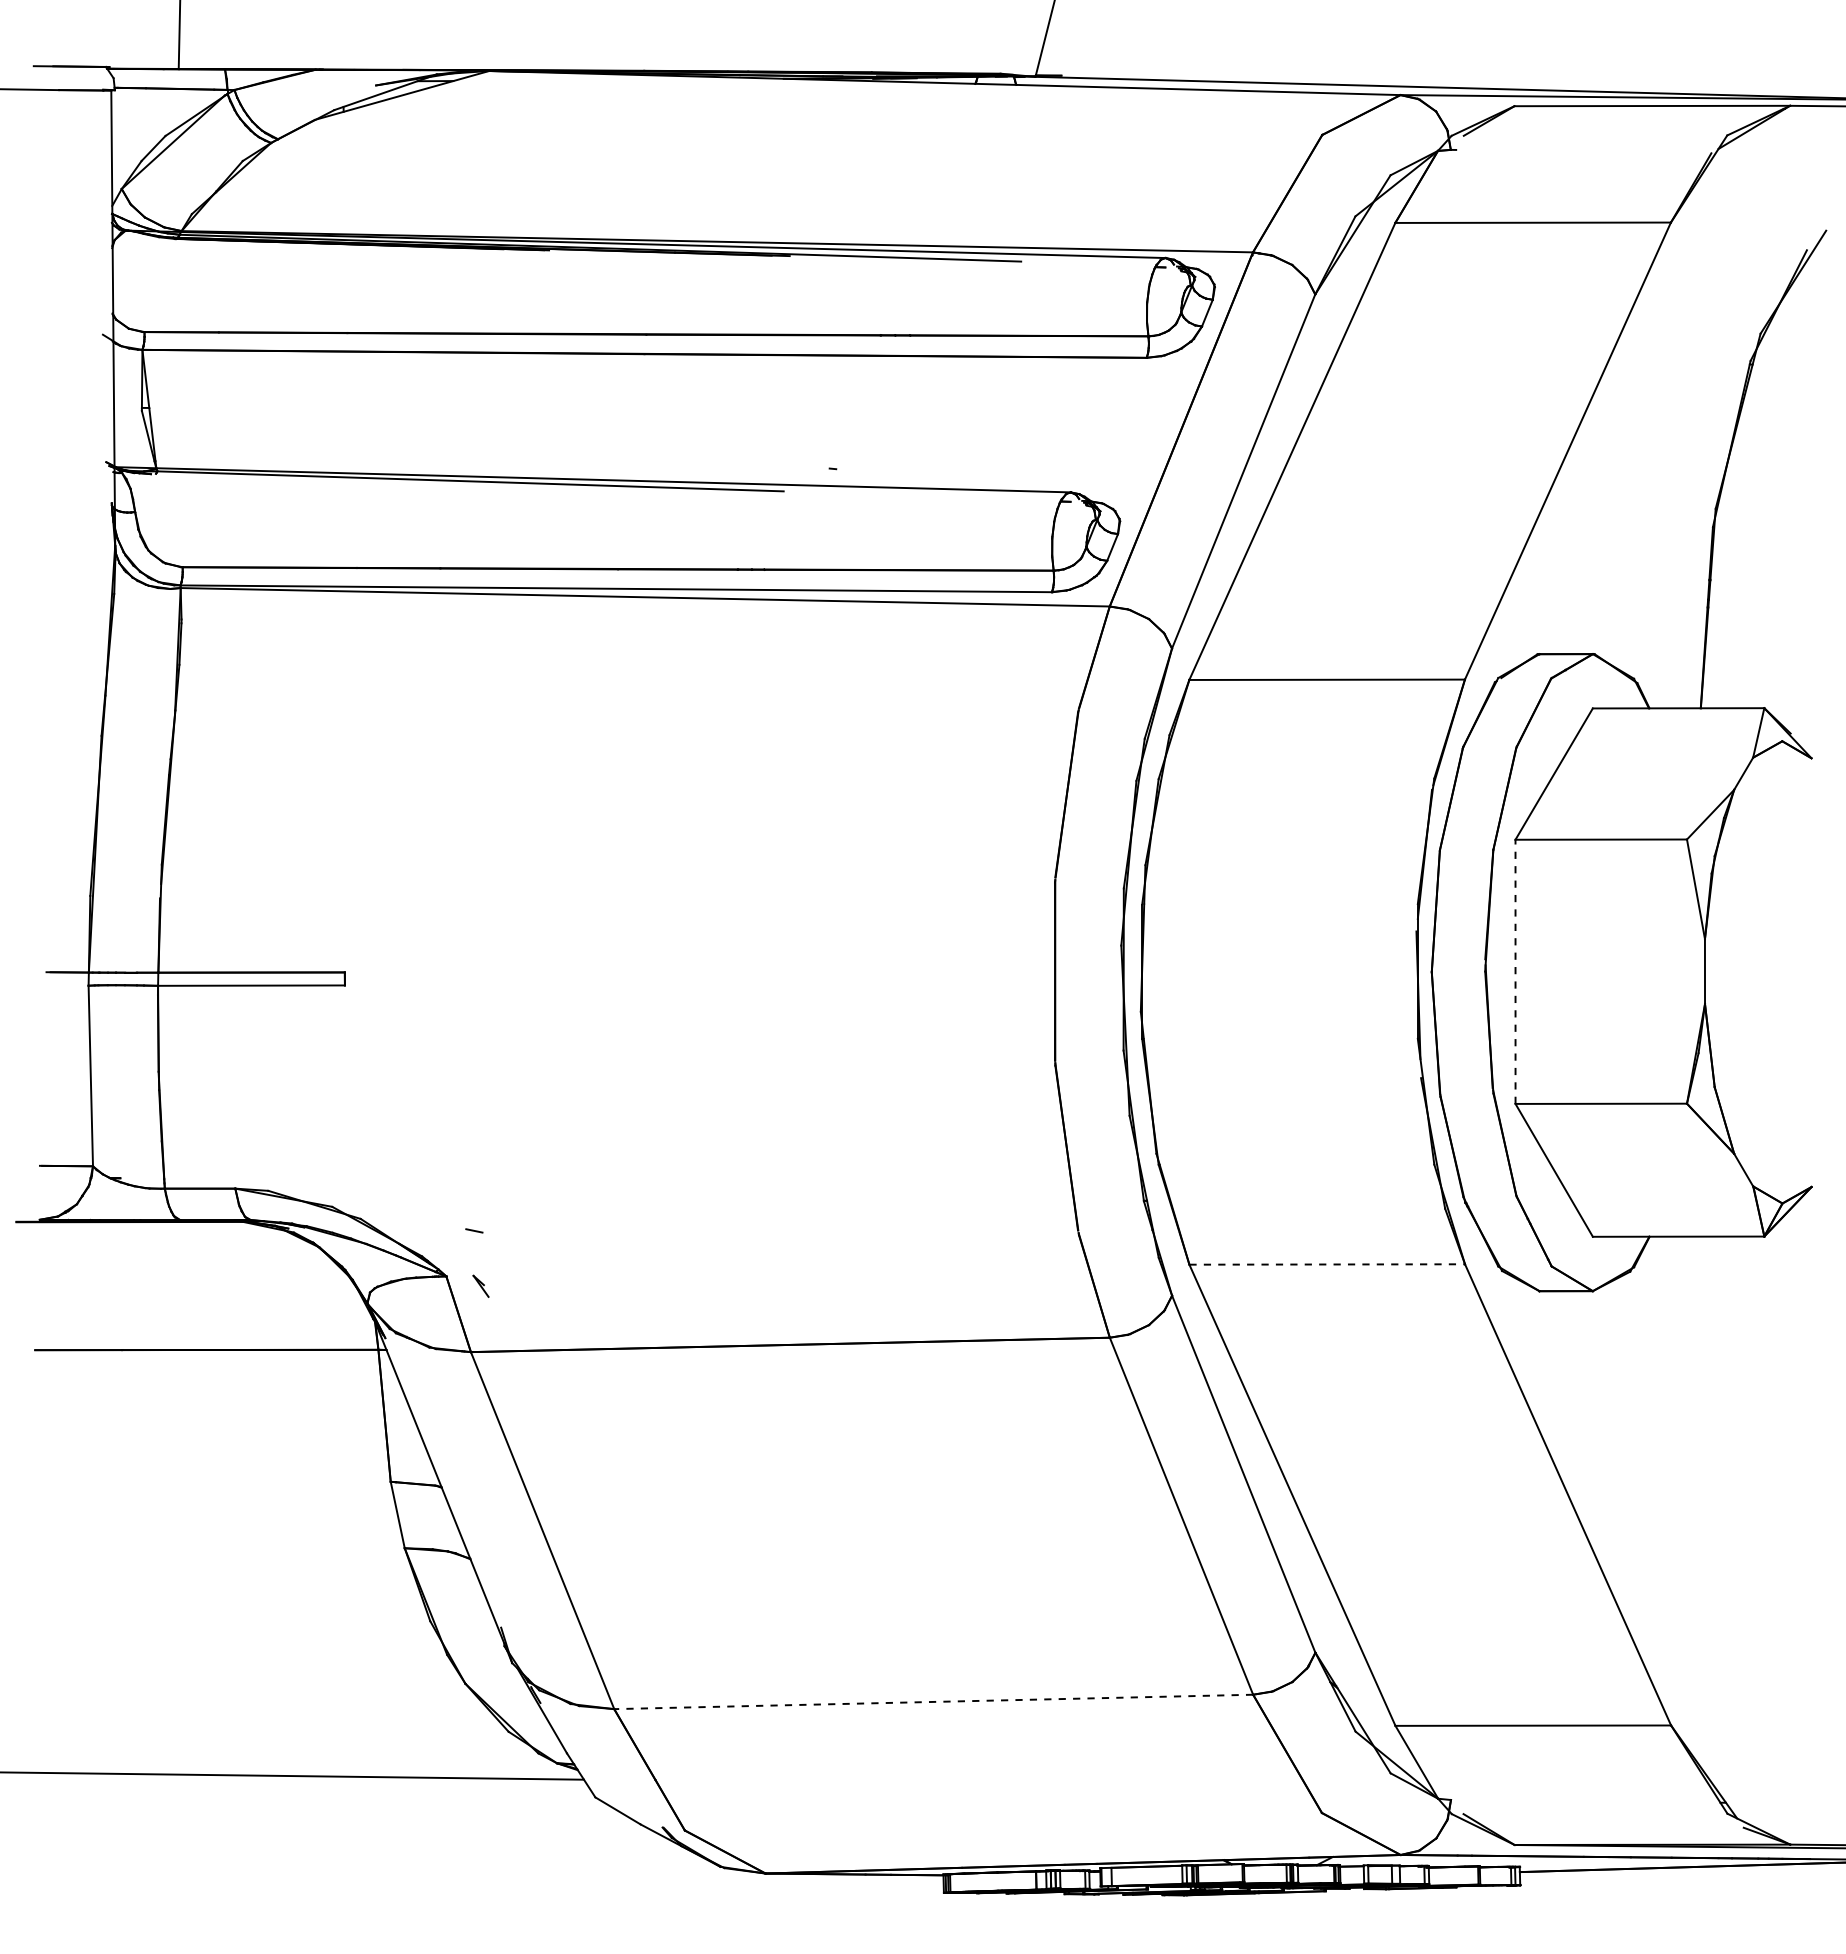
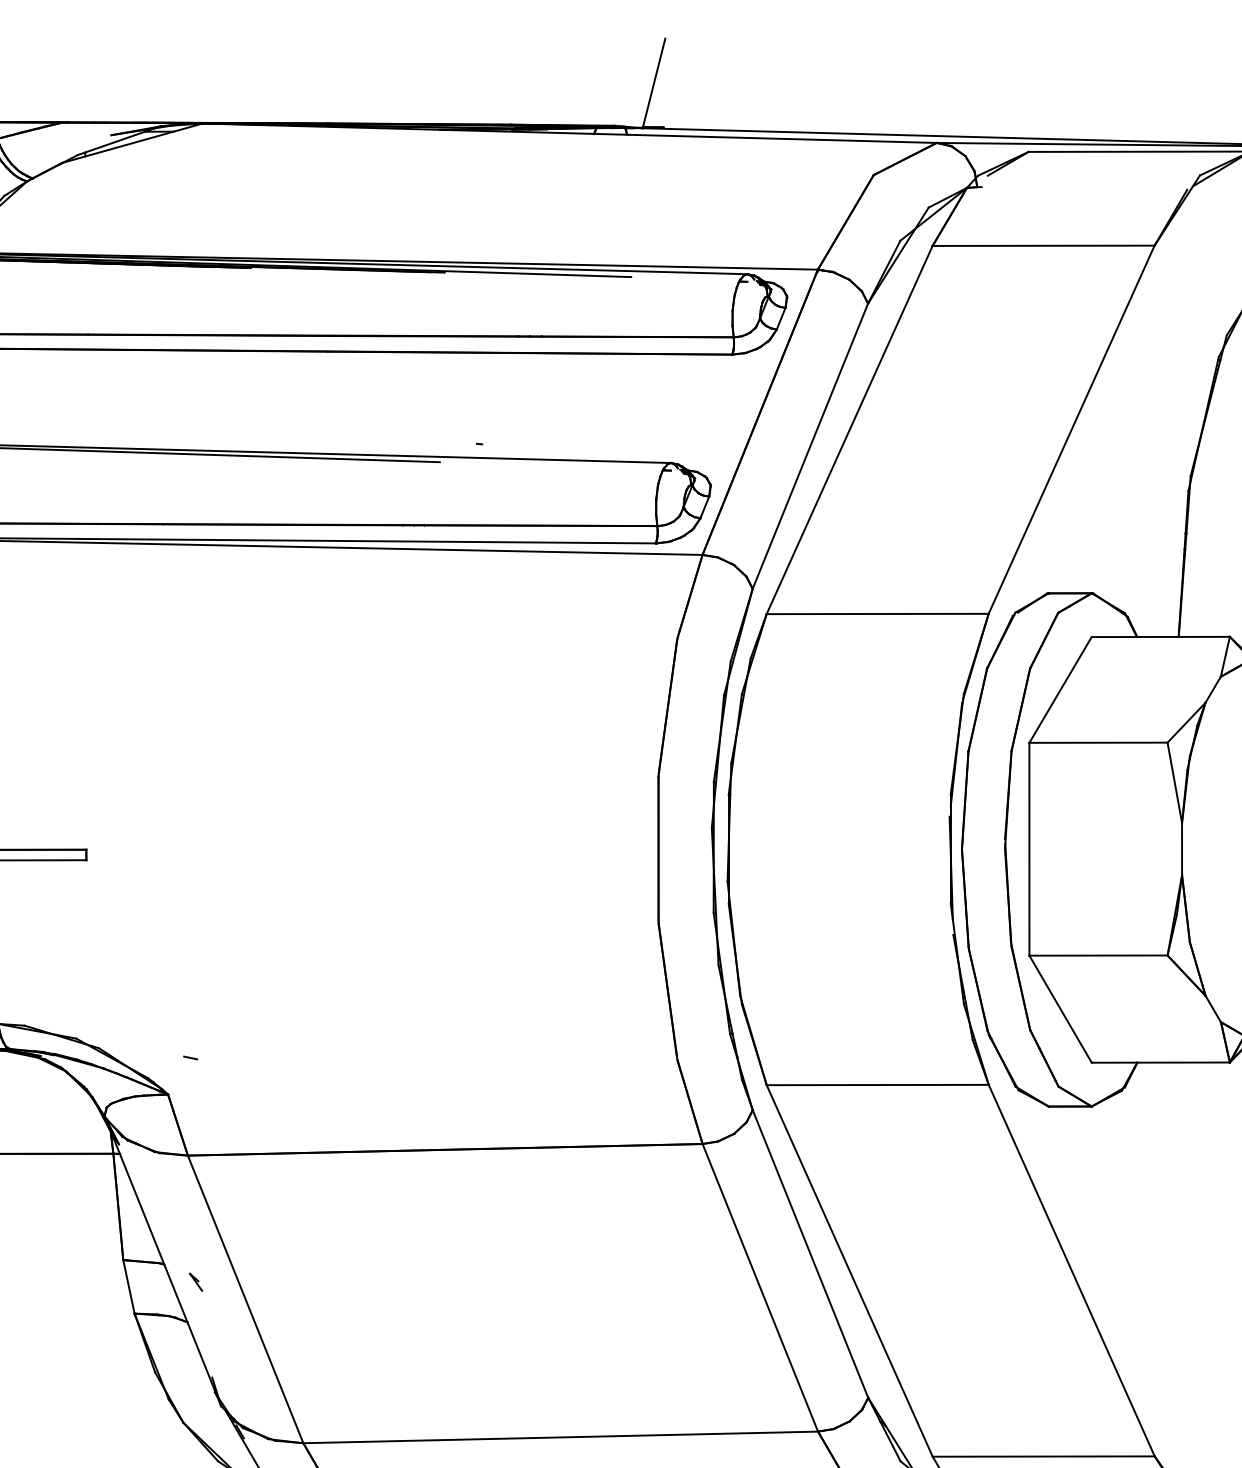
line: (1515, 971) -> (1029, 848), dashed -> solid
line: (1327, 1264) -> (877, 1085), dashed -> solid
part: (480, 1285) -> (195, 1281), moved
line: (933, 1701) -> (560, 1437), dashed -> solid

